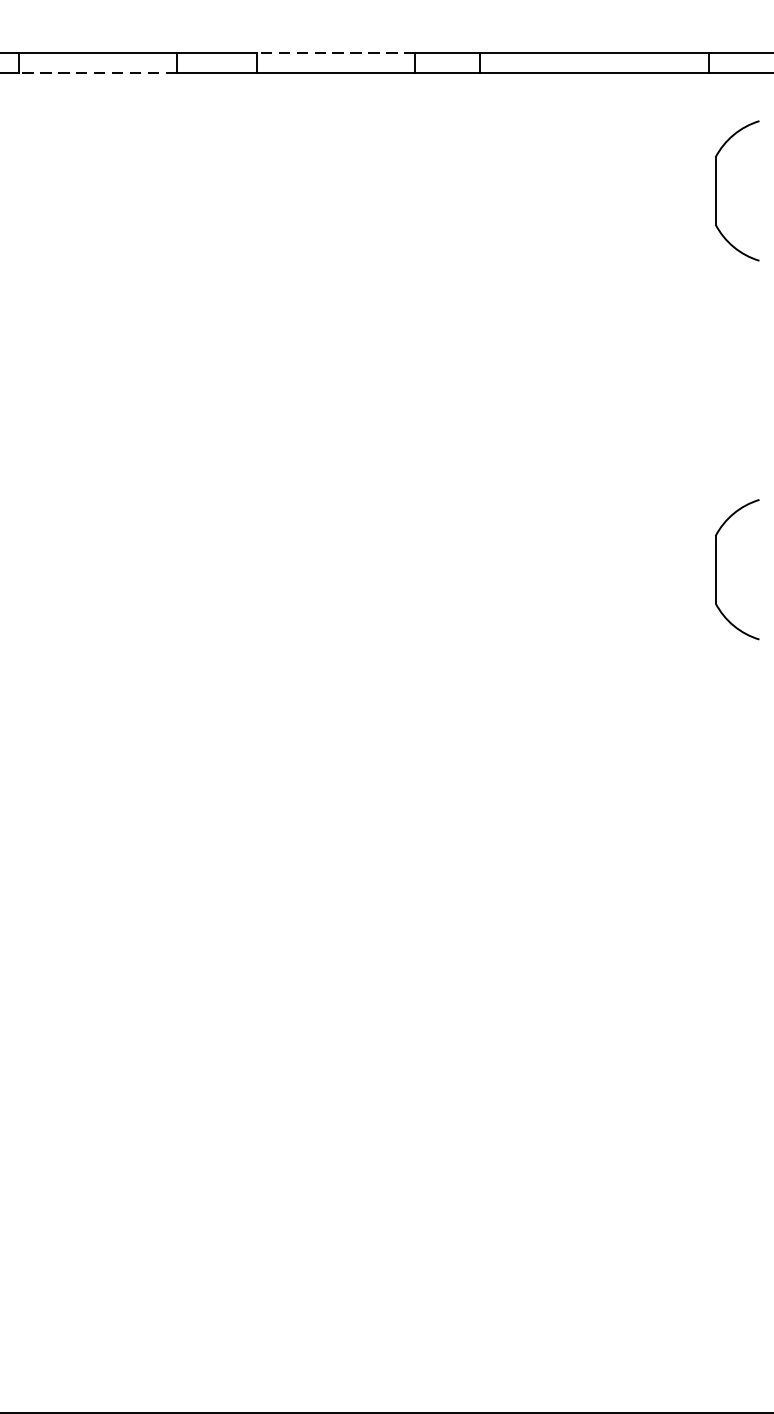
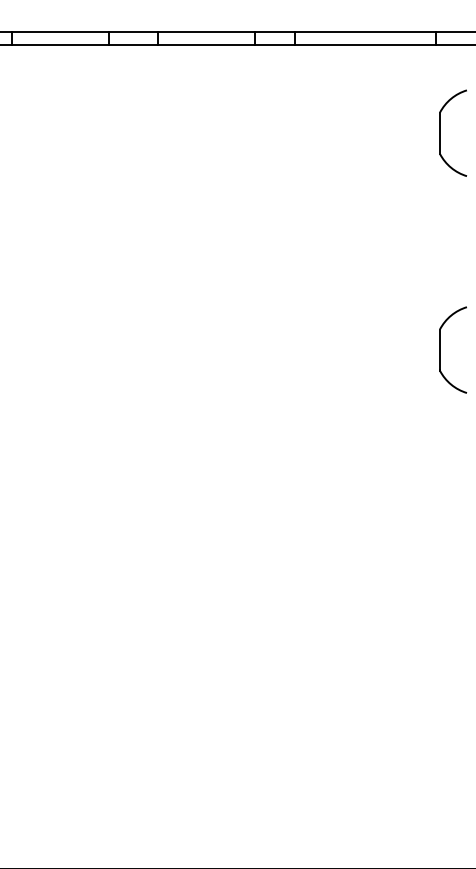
line: (335, 53) -> (206, 32), dashed -> solid
line: (96, 72) -> (59, 44), dashed -> solid
part: (716, 189) -> (440, 132), moved

